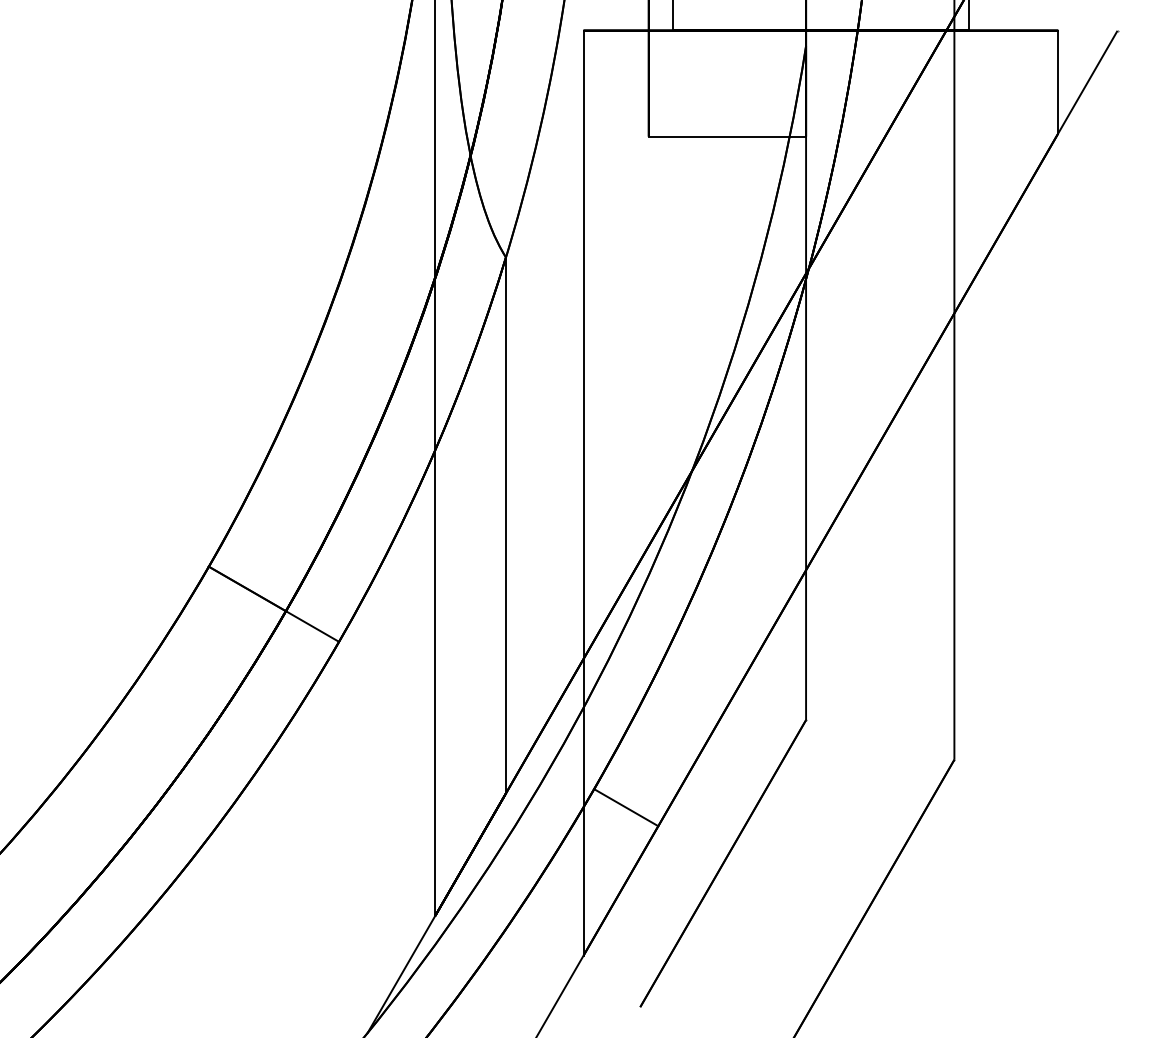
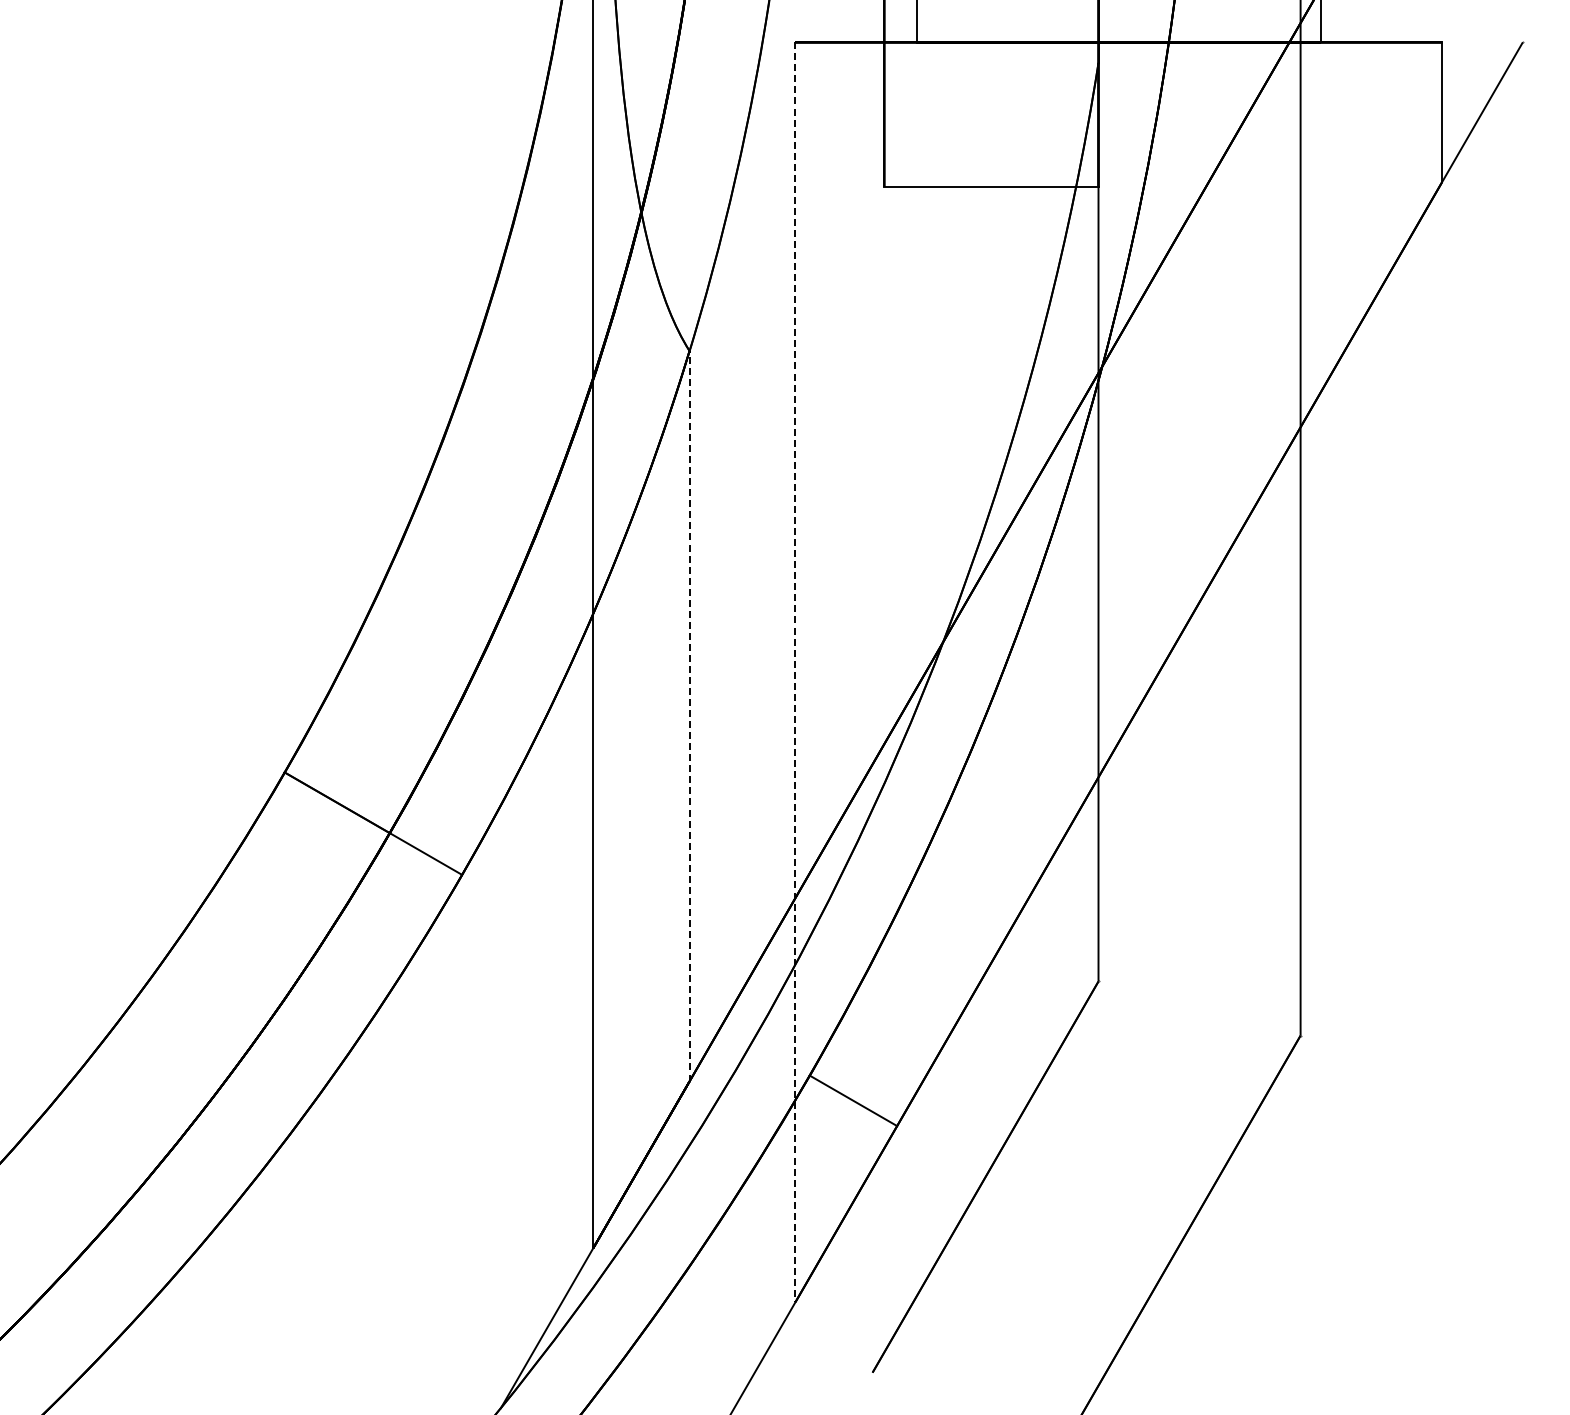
line: (583, 493) -> (795, 672), solid -> dashed
line: (505, 524) -> (689, 715), solid -> dashed

